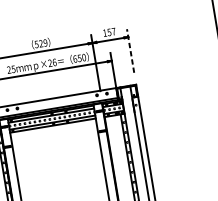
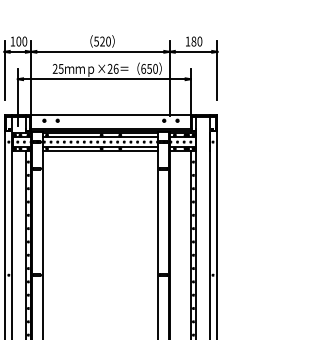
text: (111, 32) -> (196, 41), 157 -> 180
text: (45, 42) -> (108, 41), 529 -> 520
line: (130, 50) -> (217, 69), dashed -> solid

